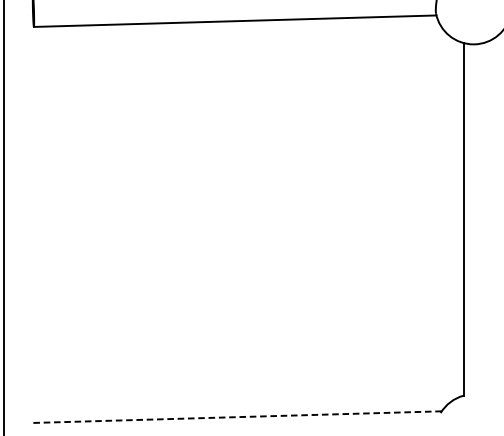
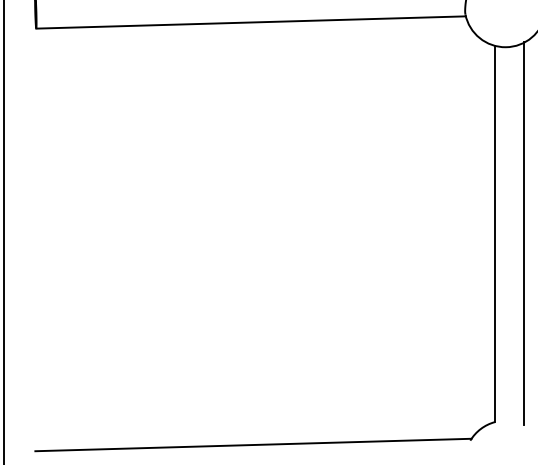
line: (490, 218) -> (523, 233), added
line: (236, 417) -> (252, 445), dashed -> solid

